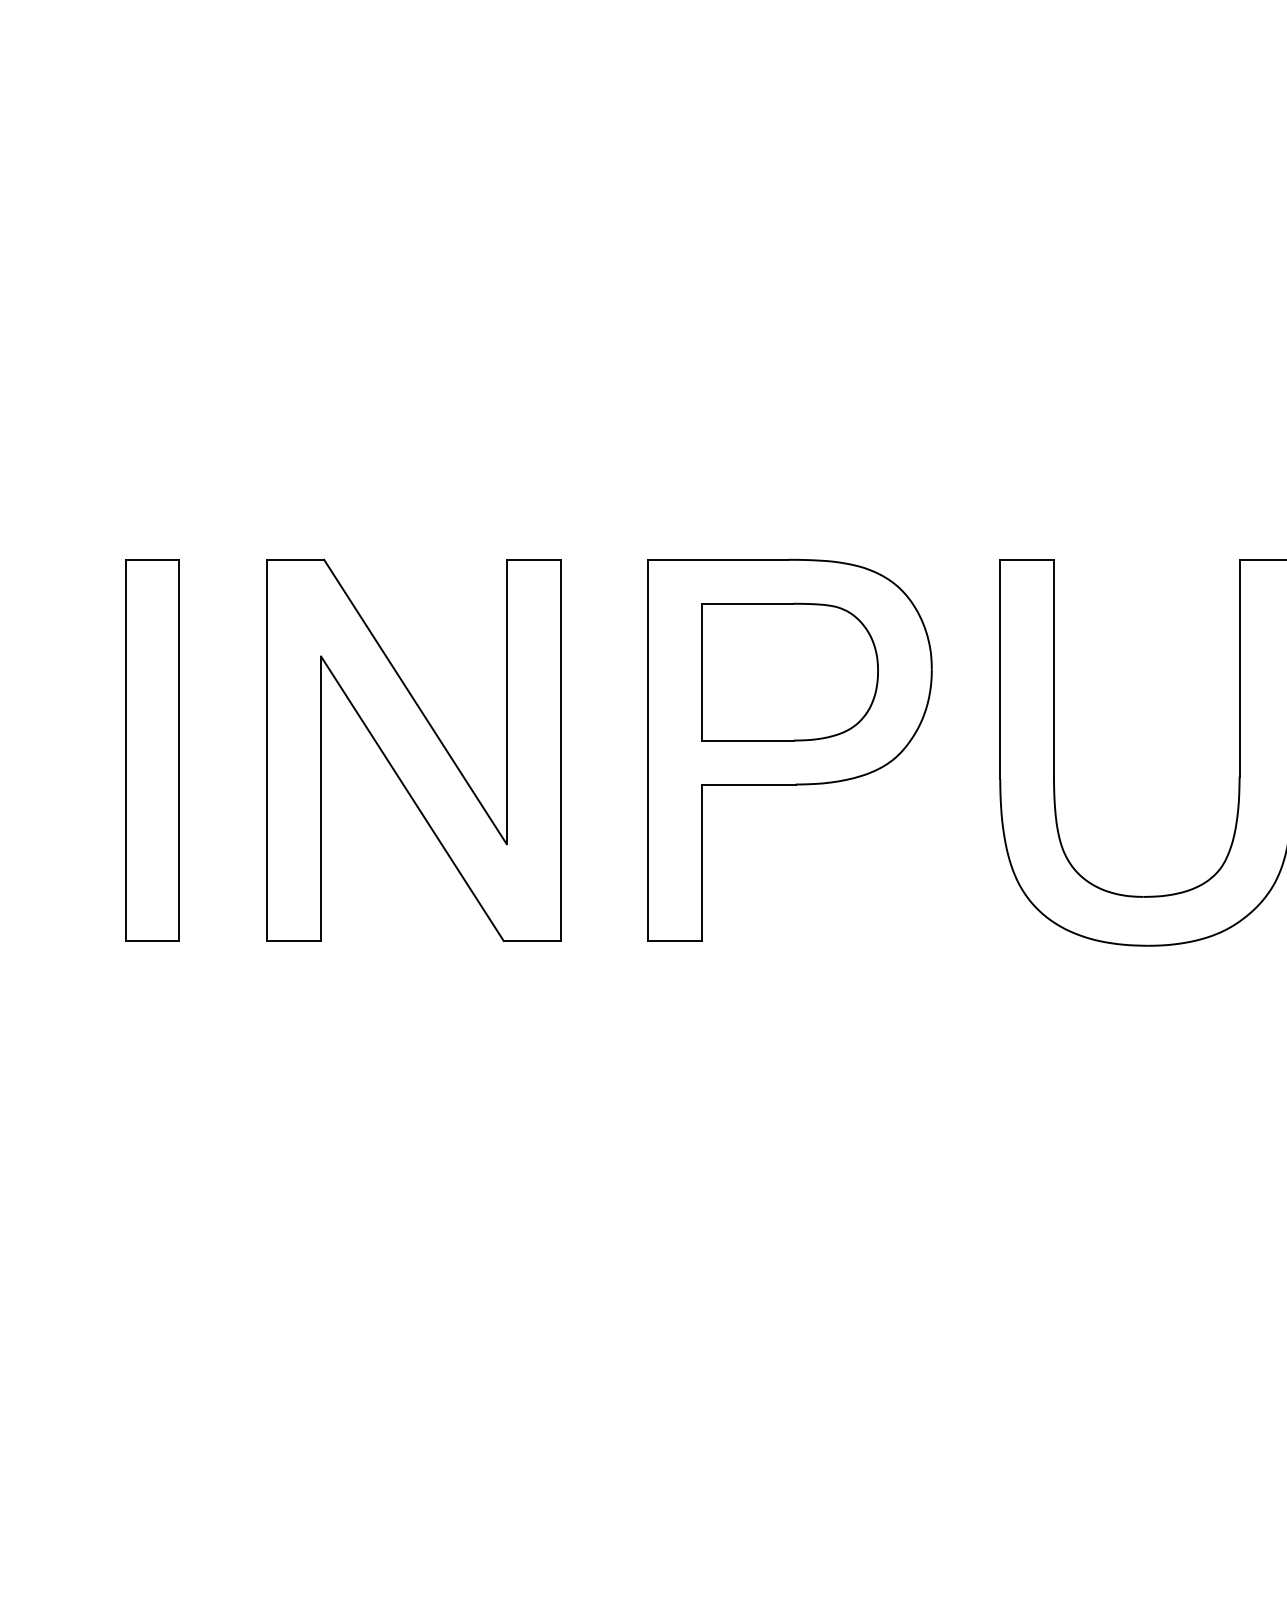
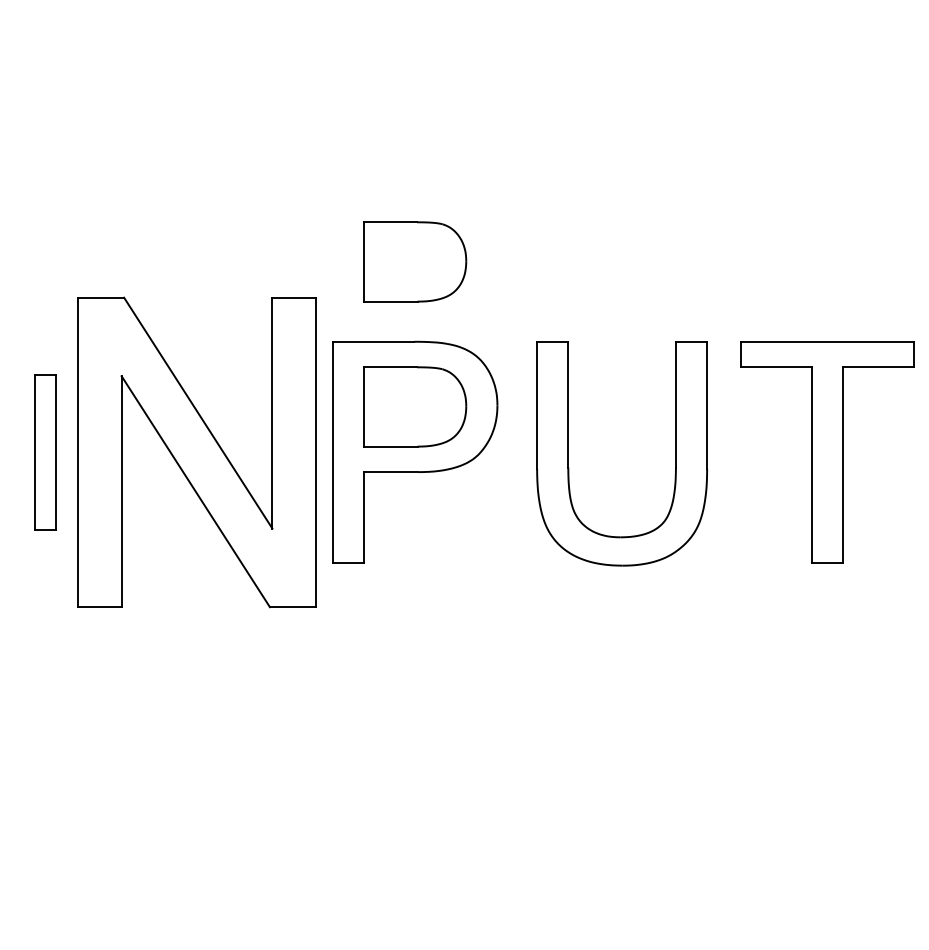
part: (790, 421) -> (415, 261), added
part: (413, 748) -> (196, 451), size x1.4
part: (152, 750) -> (45, 452), size x0.7

